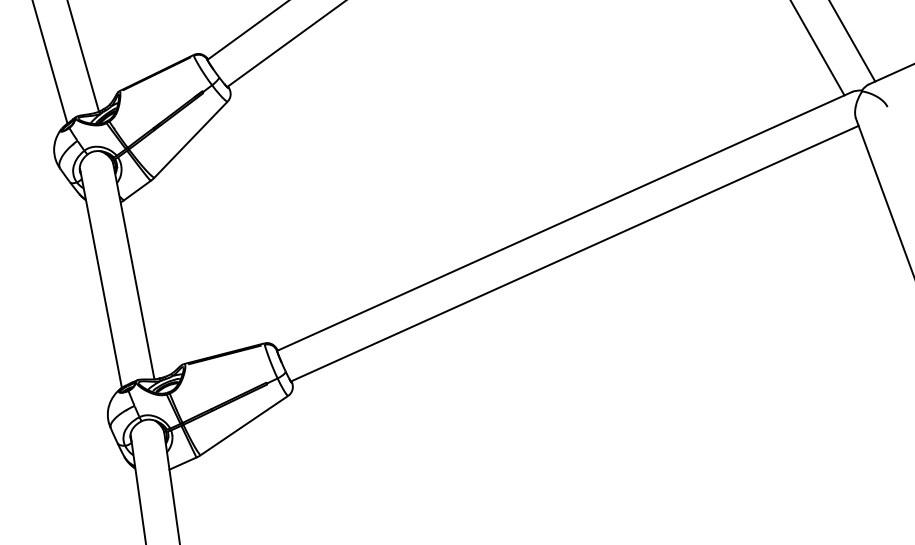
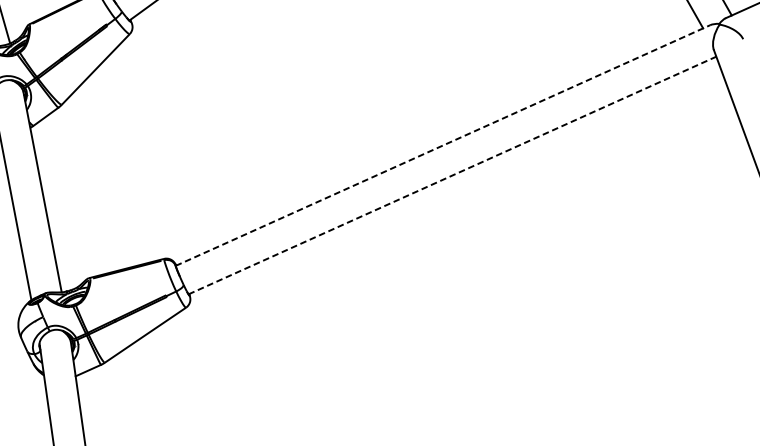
line: (565, 221) -> (443, 145), solid -> dashed
line: (575, 253) -> (453, 175), solid -> dashed

